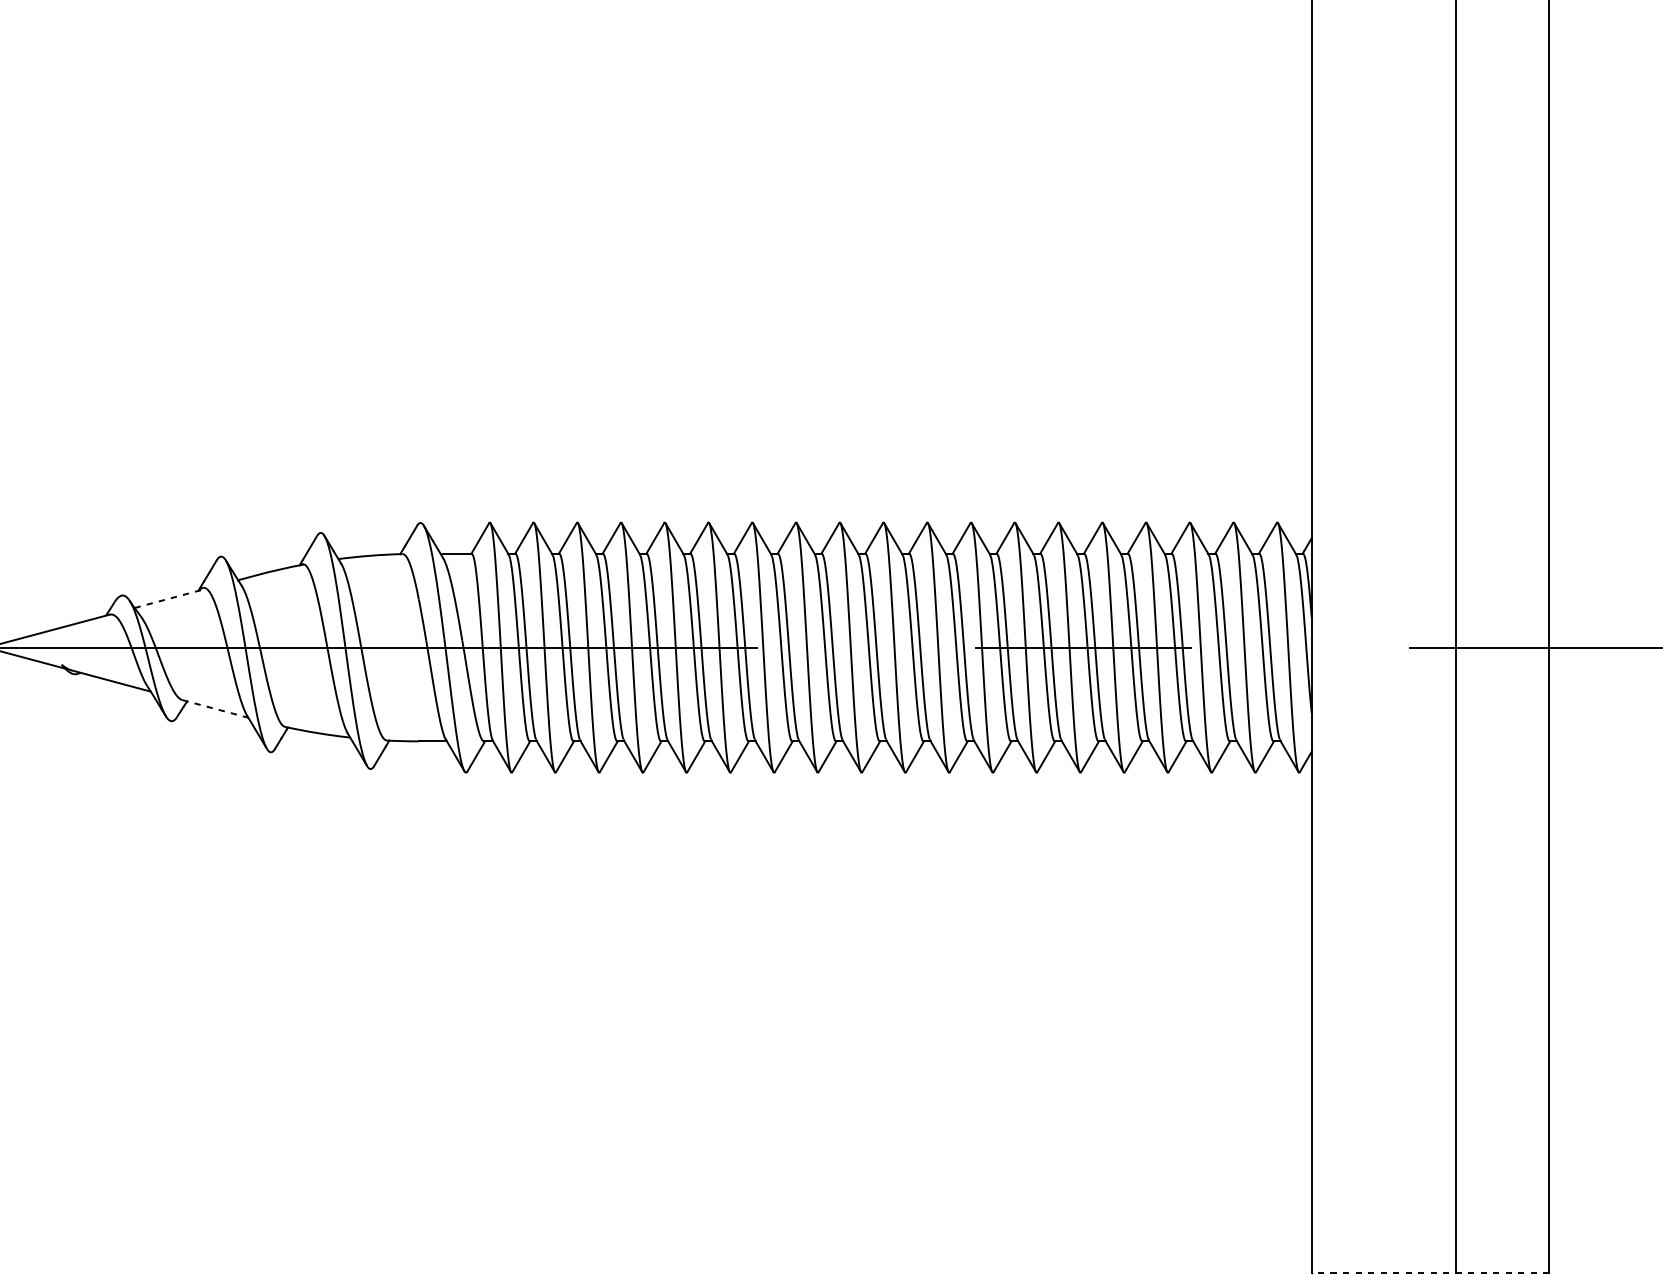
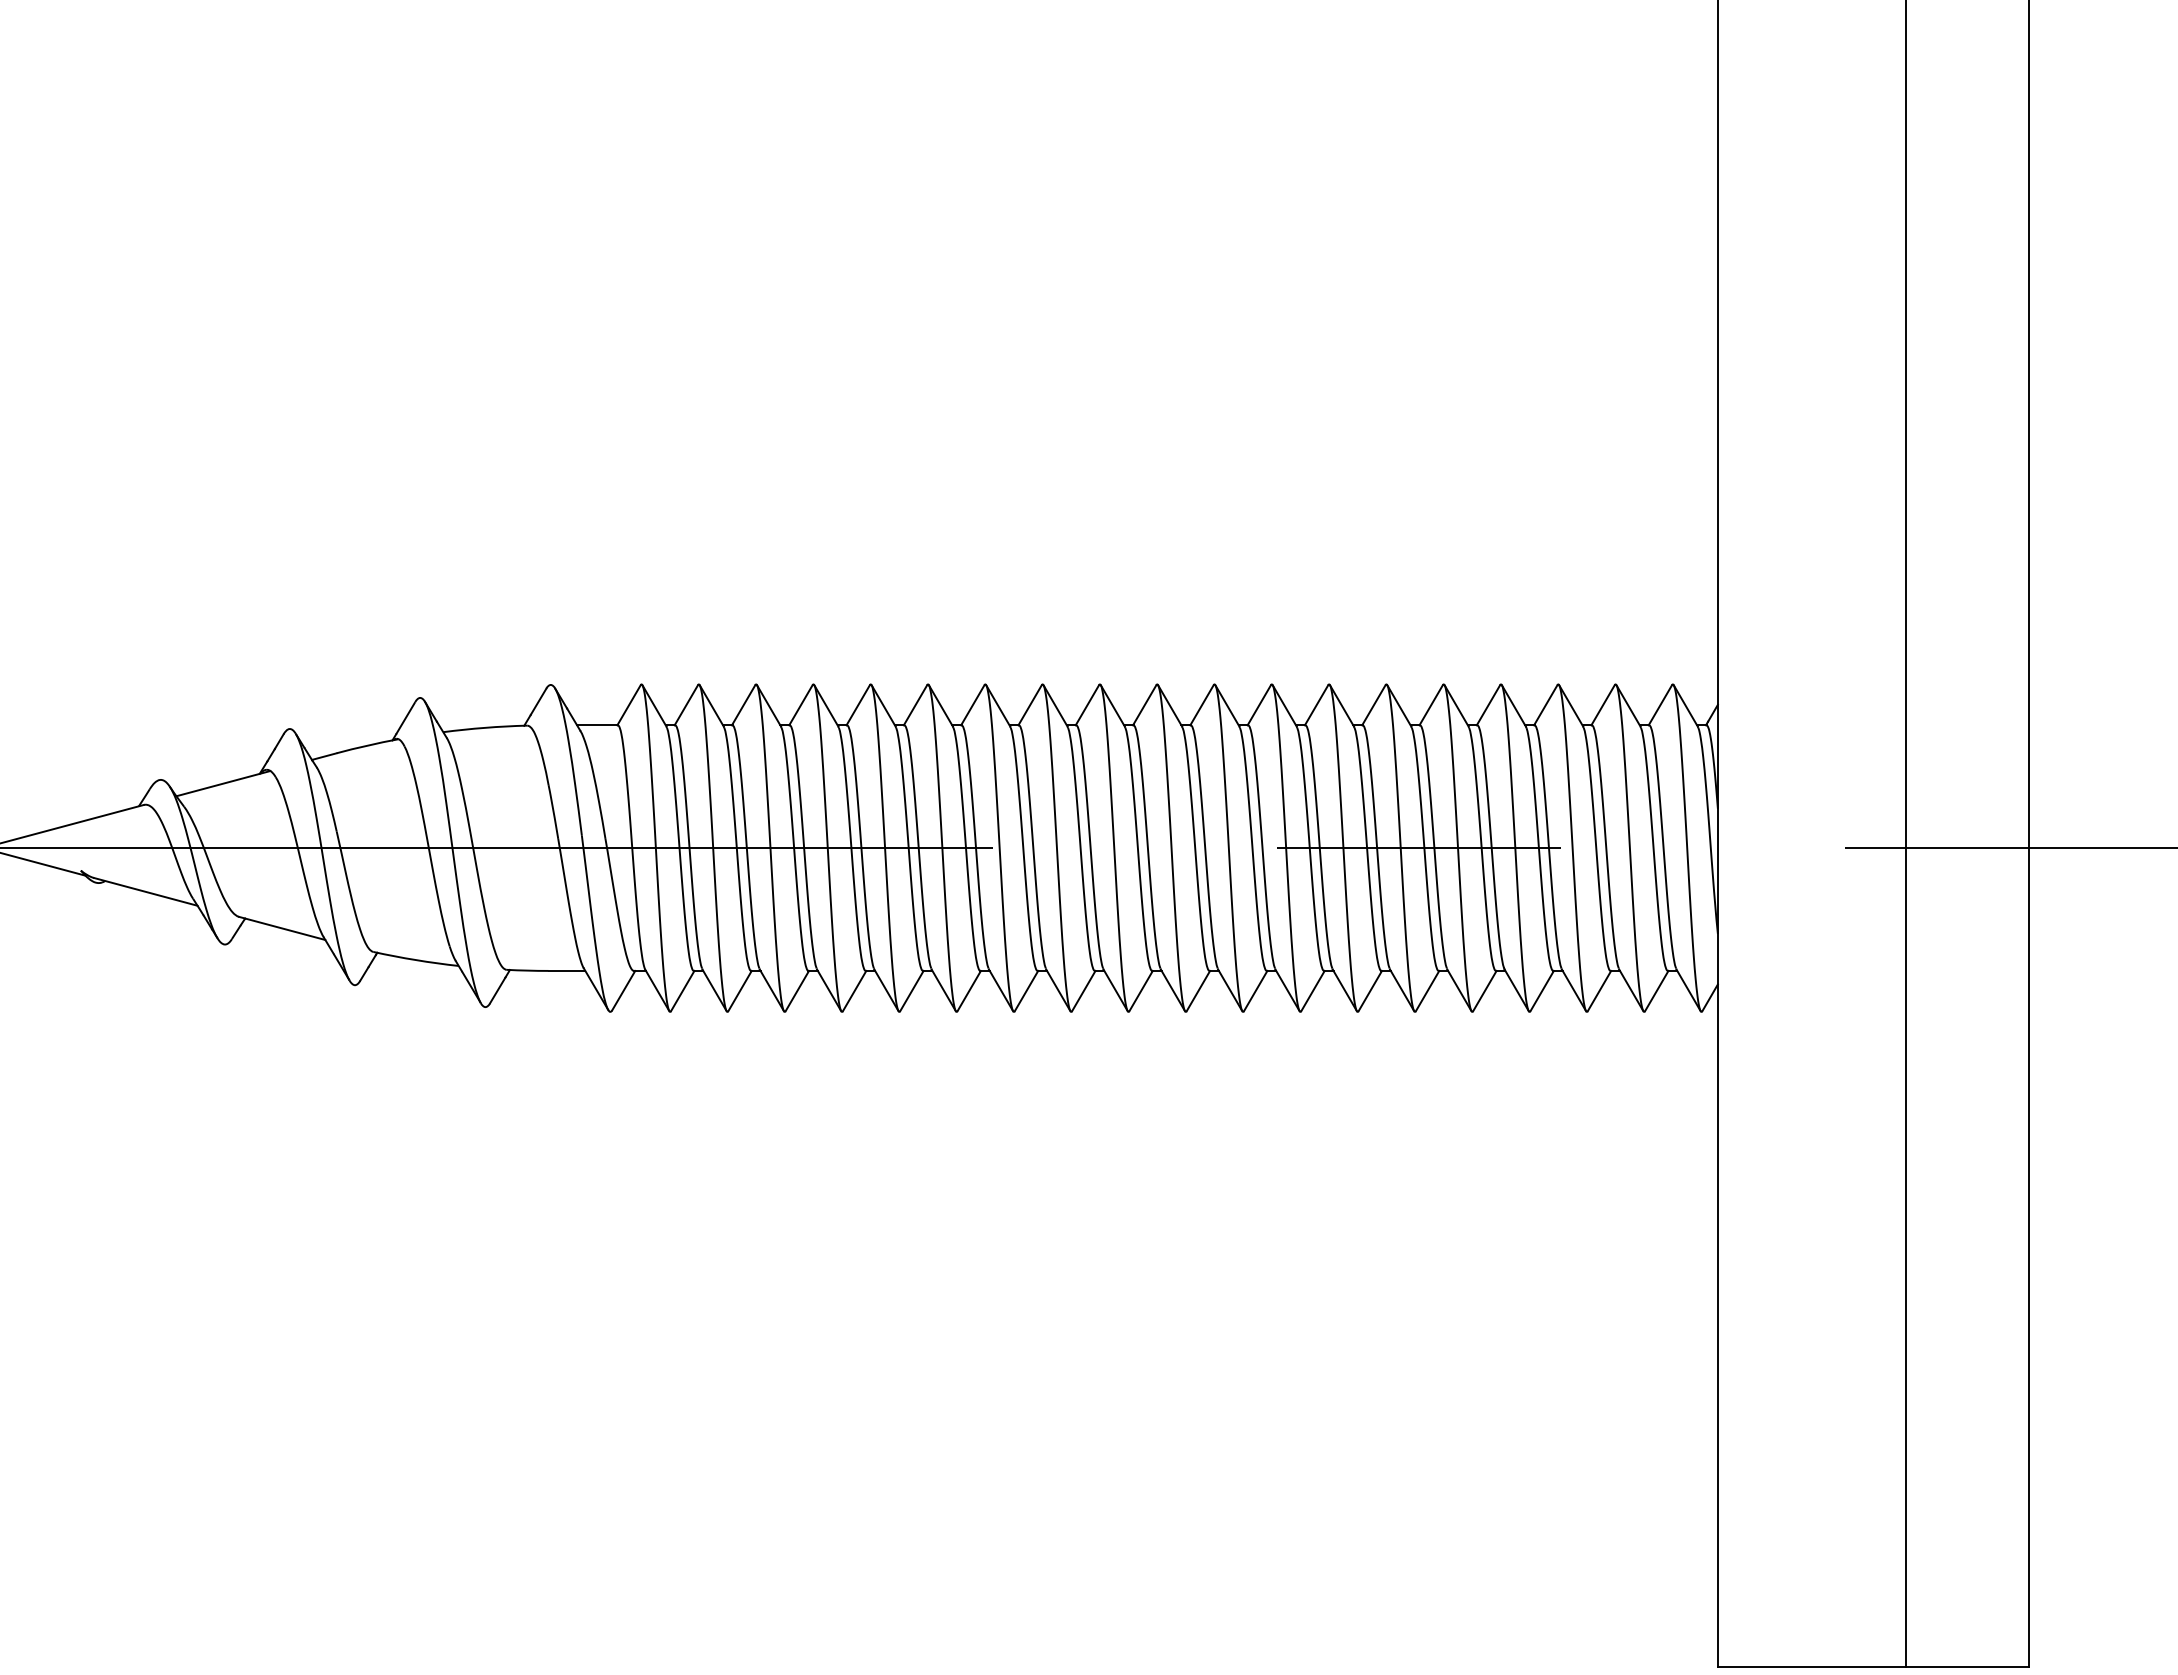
line: (170, 598) -> (223, 783), dashed -> solid
line: (215, 708) -> (282, 928), dashed -> solid
line: (1430, 1272) -> (1873, 1666), dashed -> solid

